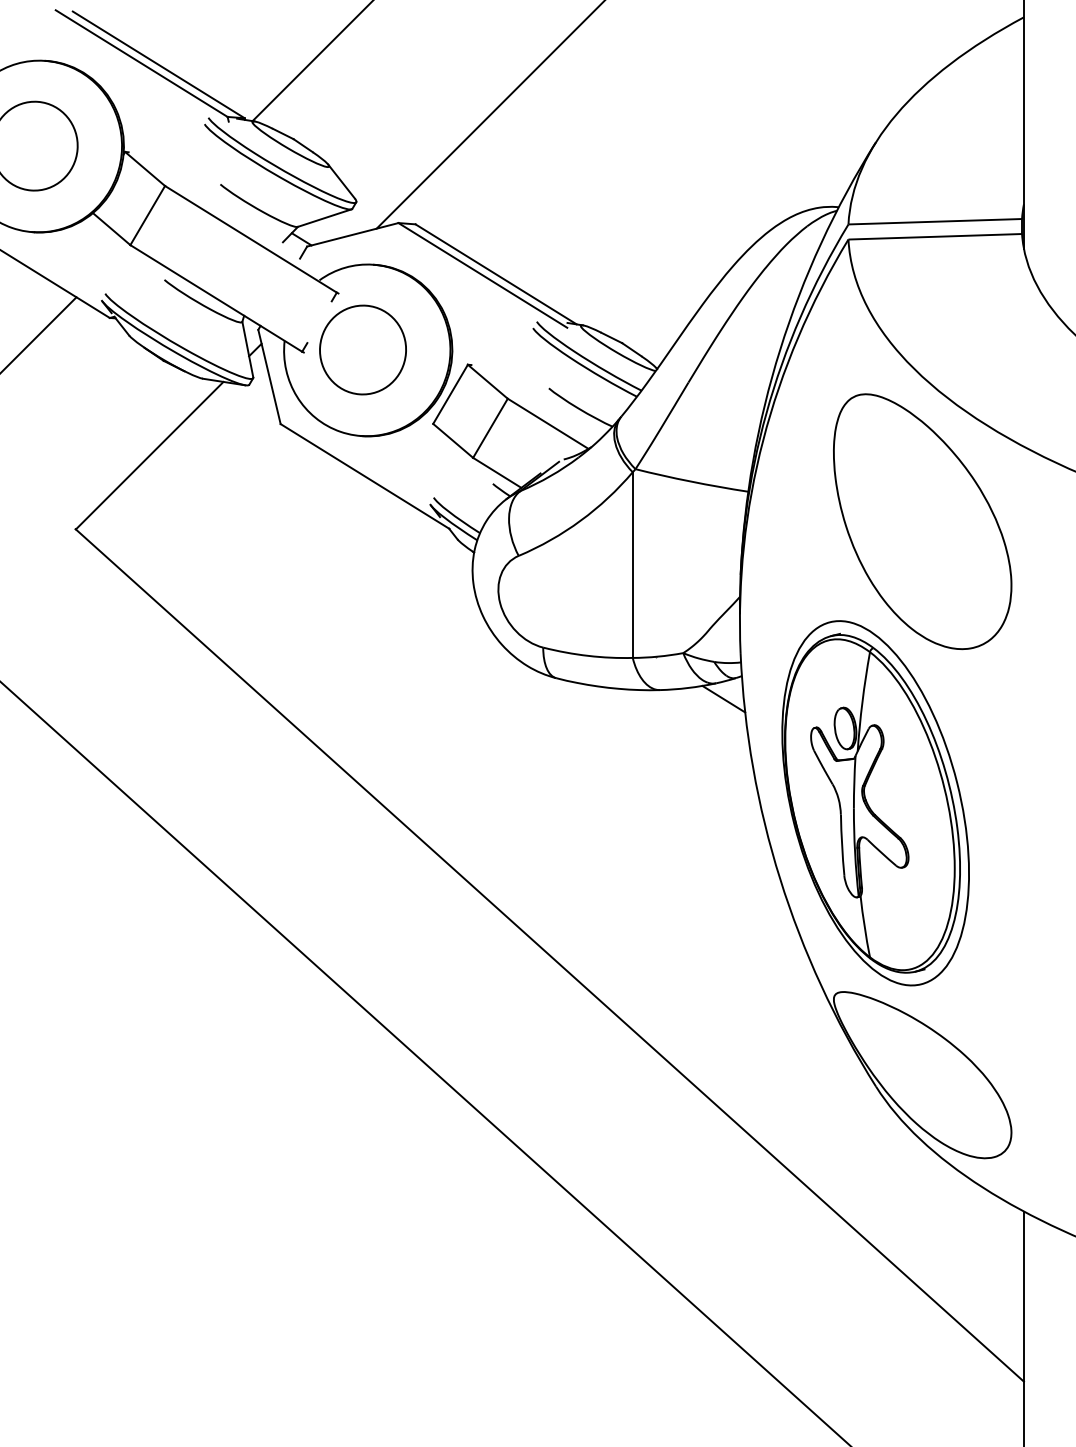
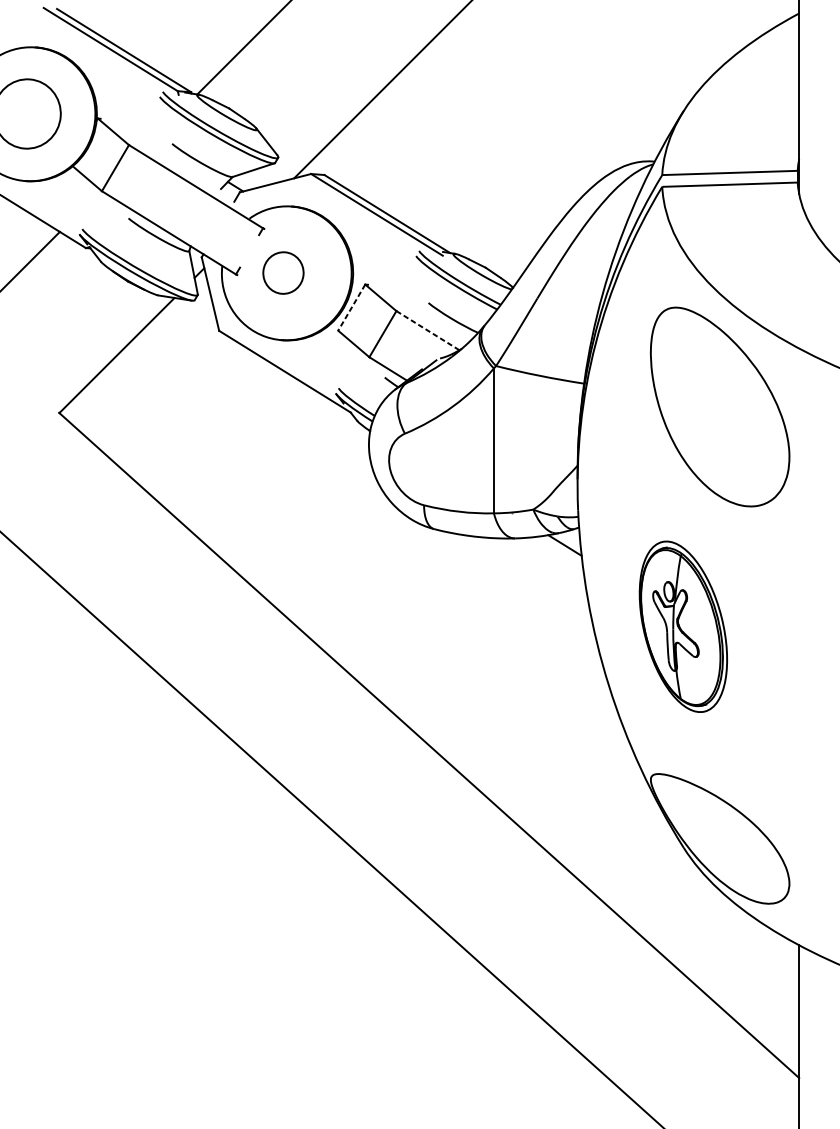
part: (362, 349) -> (283, 272), size x0.6
line: (450, 394) -> (351, 307), solid -> dashed
line: (548, 423) -> (428, 330), solid -> dashed
part: (875, 803) -> (683, 626), size x0.6

